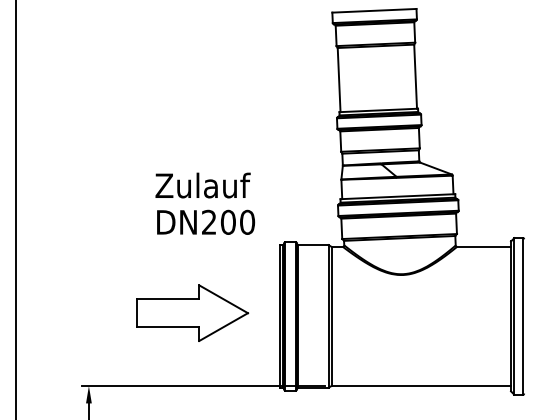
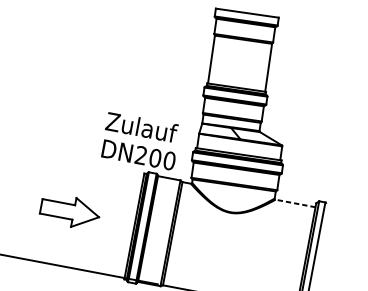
text: (205, 203) -> (141, 141), moved
line: (484, 246) -> (295, 203), solid -> dashed
part: (192, 312) -> (70, 211), size x0.7

